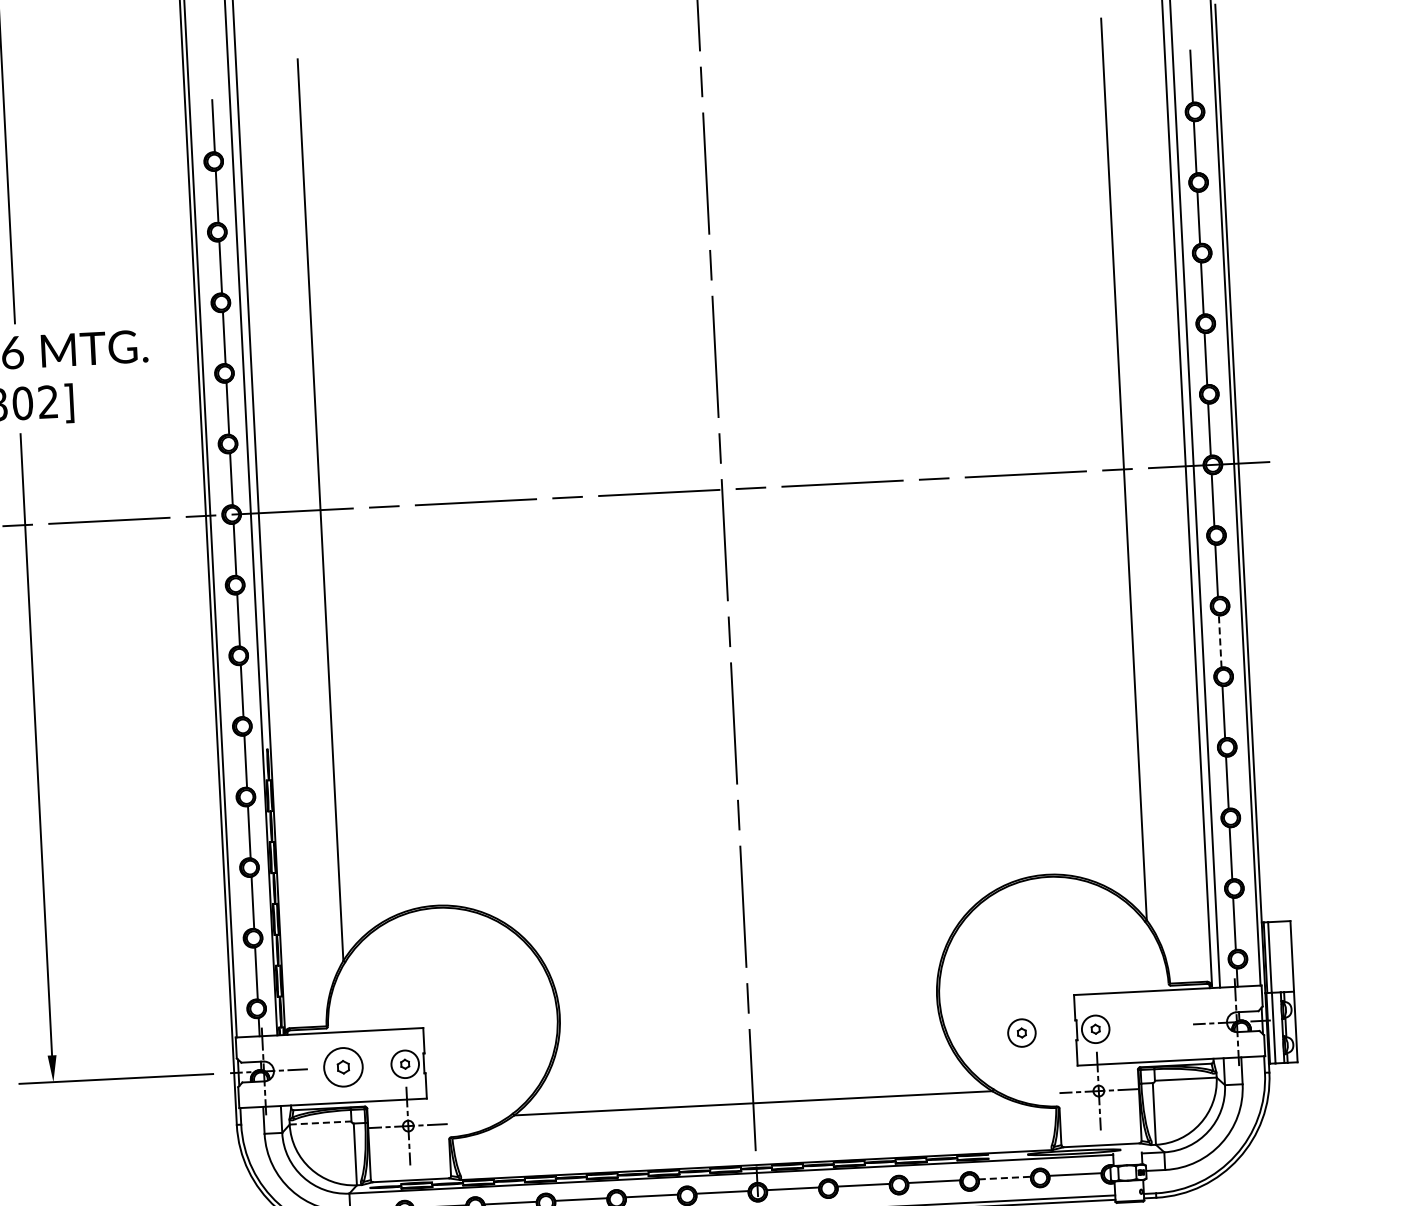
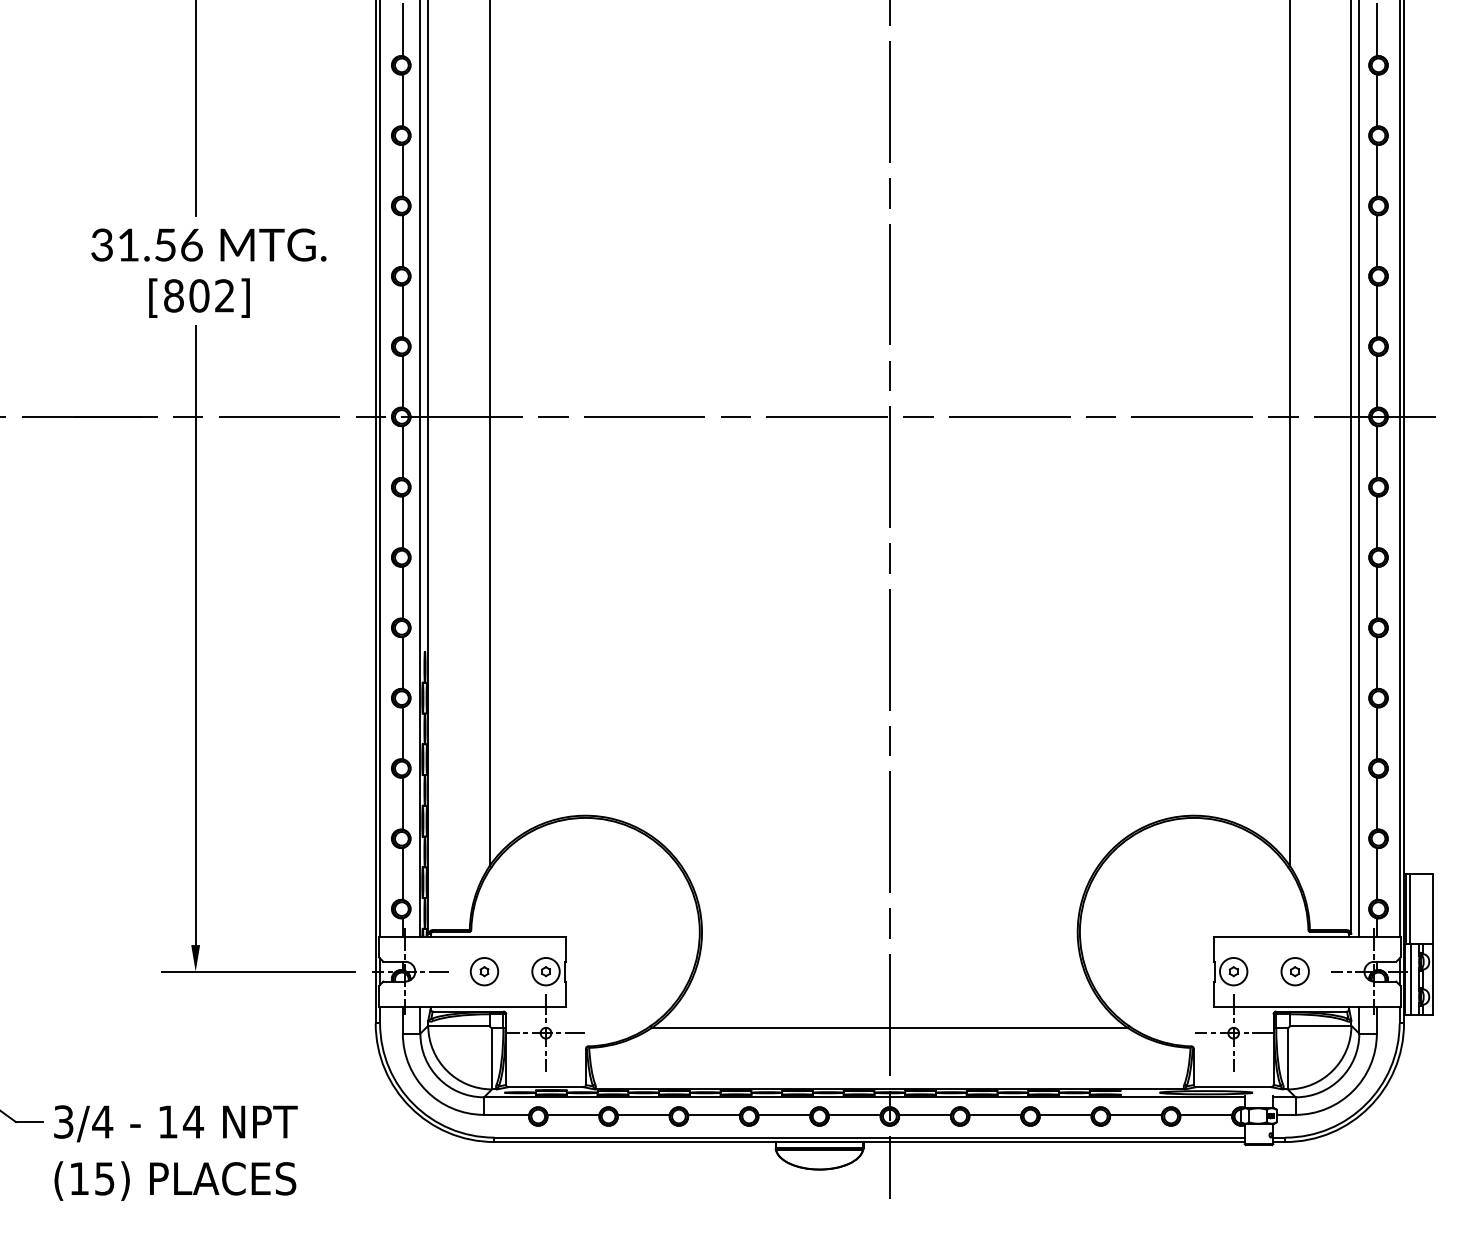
line: (1219, 641) -> (1376, 592), dashed -> solid
part: (1021, 1032) -> (1294, 971), moved
part: (343, 1067) -> (484, 971), size x0.71
line: (321, 1122) -> (459, 1025), dashed -> solid
line: (1004, 1177) -> (1135, 1114), dashed -> solid

